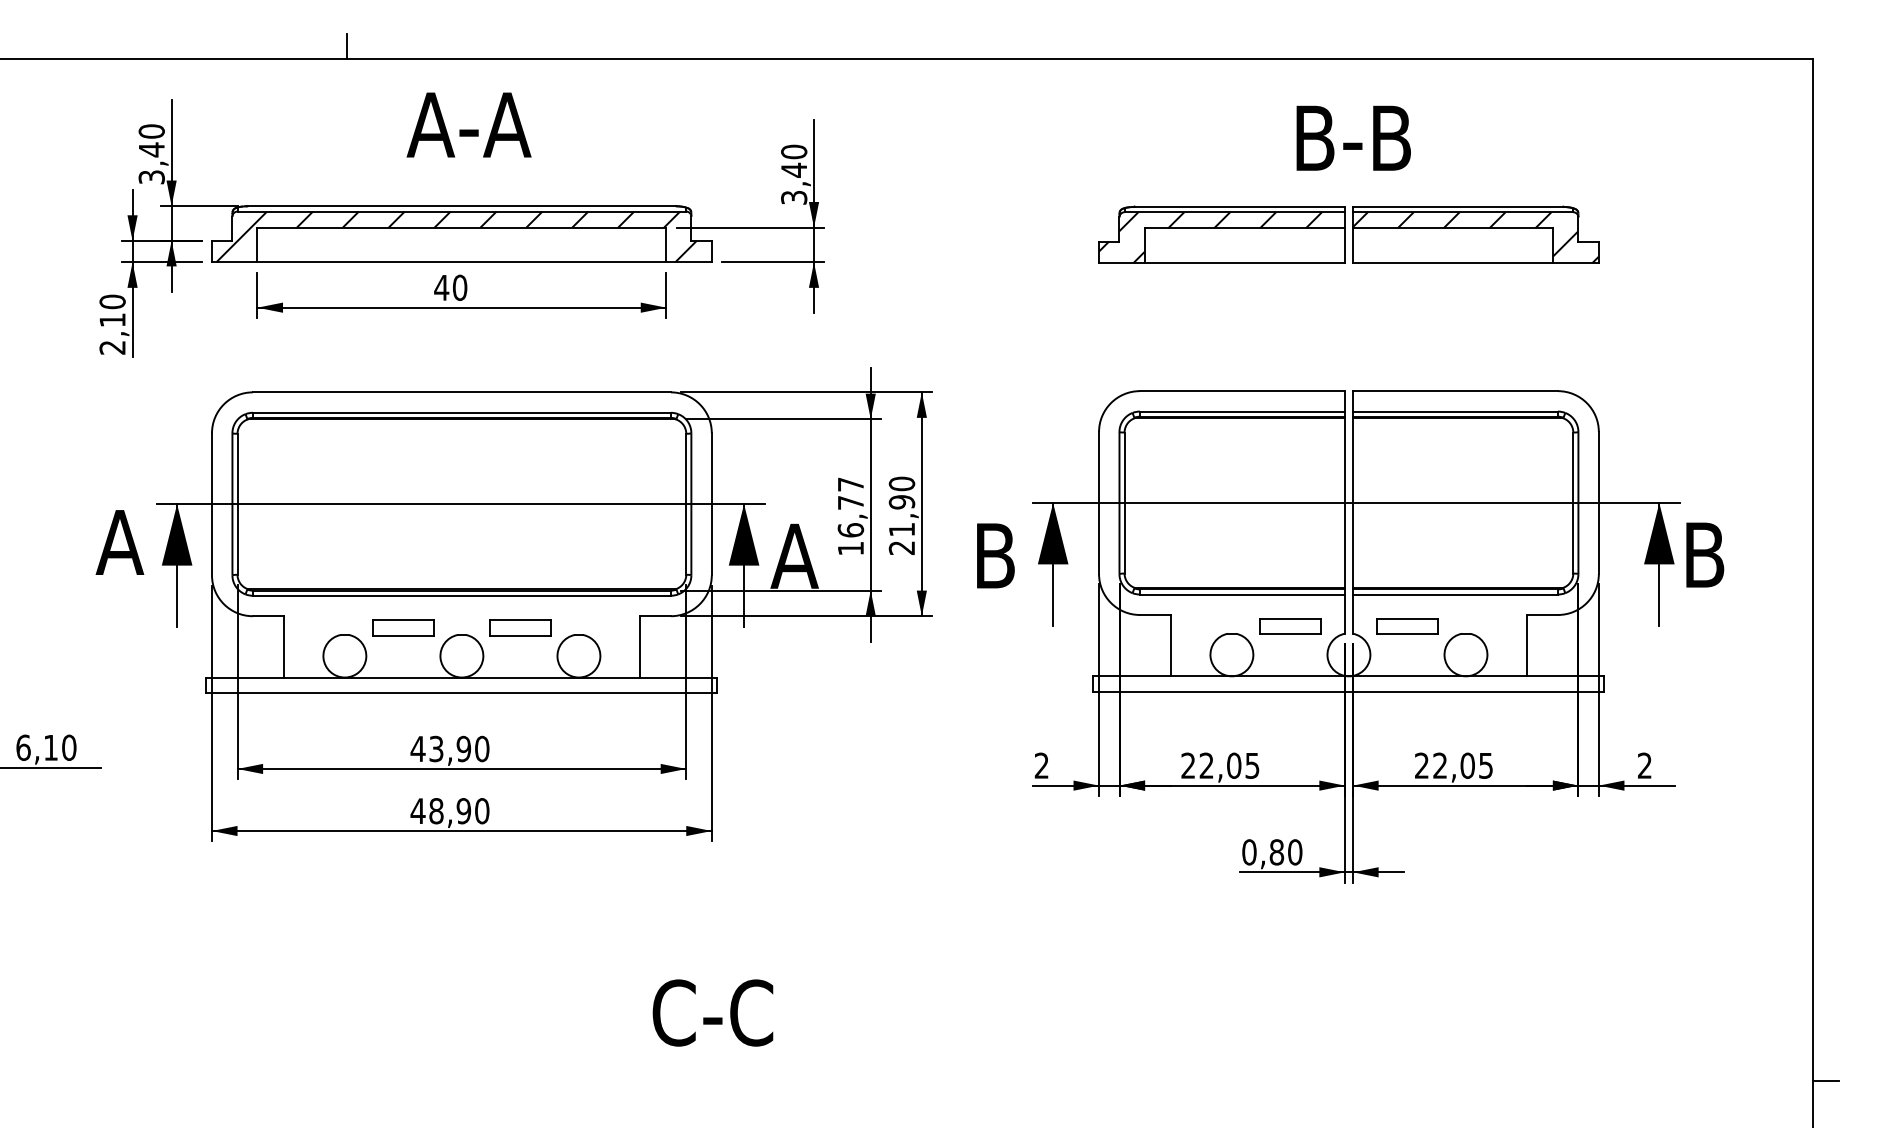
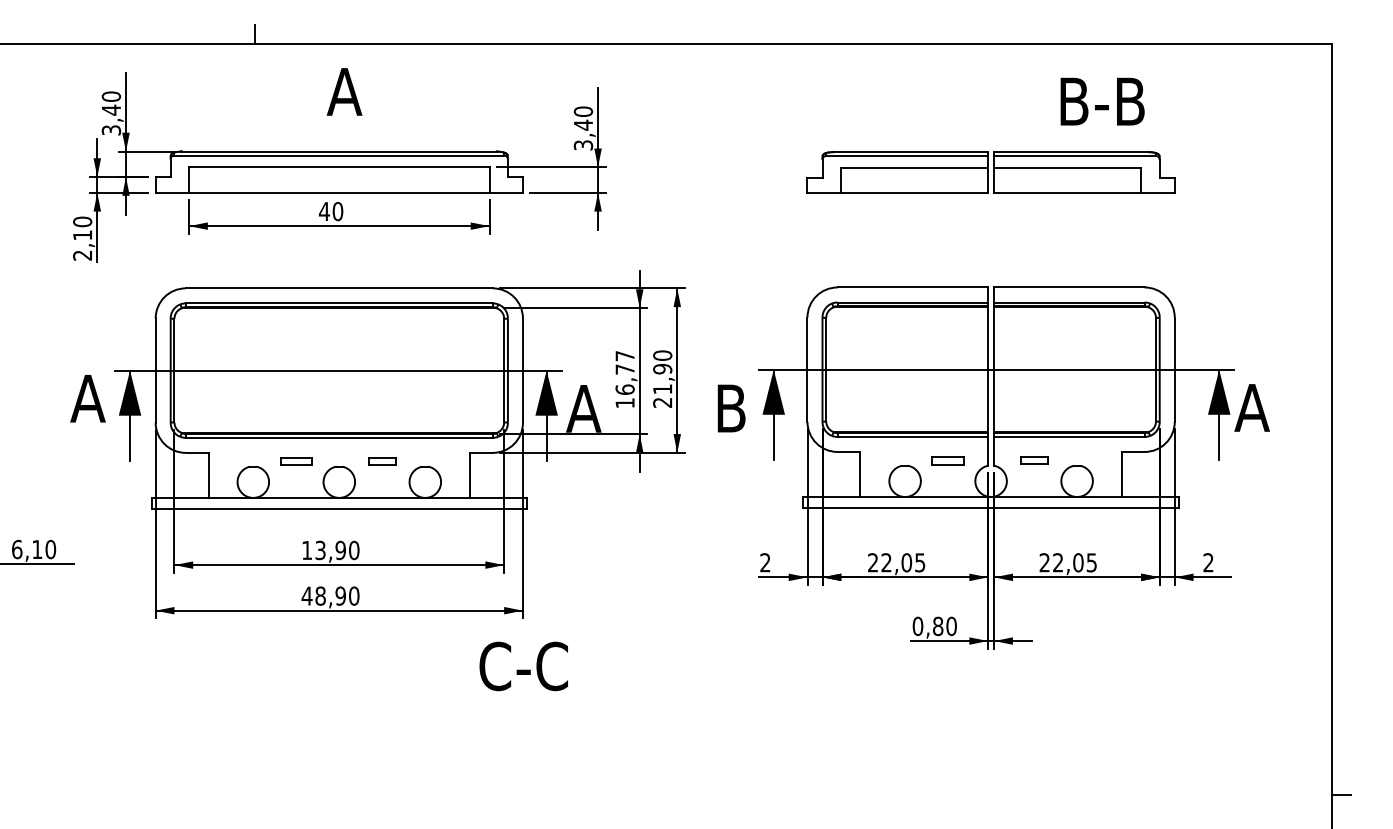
text: (468, 124) -> (344, 91), A-A -> A
text: (1353, 138) -> (1102, 101), moved
hatch: (455, 236) -> (334, 173), removed
hatch: (1210, 237) -> (889, 174), removed
hatch: (1476, 237) -> (1084, 174), removed
text: (1703, 554) -> (1251, 407), B -> A
part: (1290, 626) -> (948, 460), size x0.7
part: (1407, 626) -> (1034, 460), size x0.6
part: (403, 627) -> (296, 461), size x0.7
part: (520, 627) -> (382, 461), size x0.6
text: (417, 749) -> (306, 550), 43,90 -> 13,90
text: (712, 1013) -> (523, 666), moved

